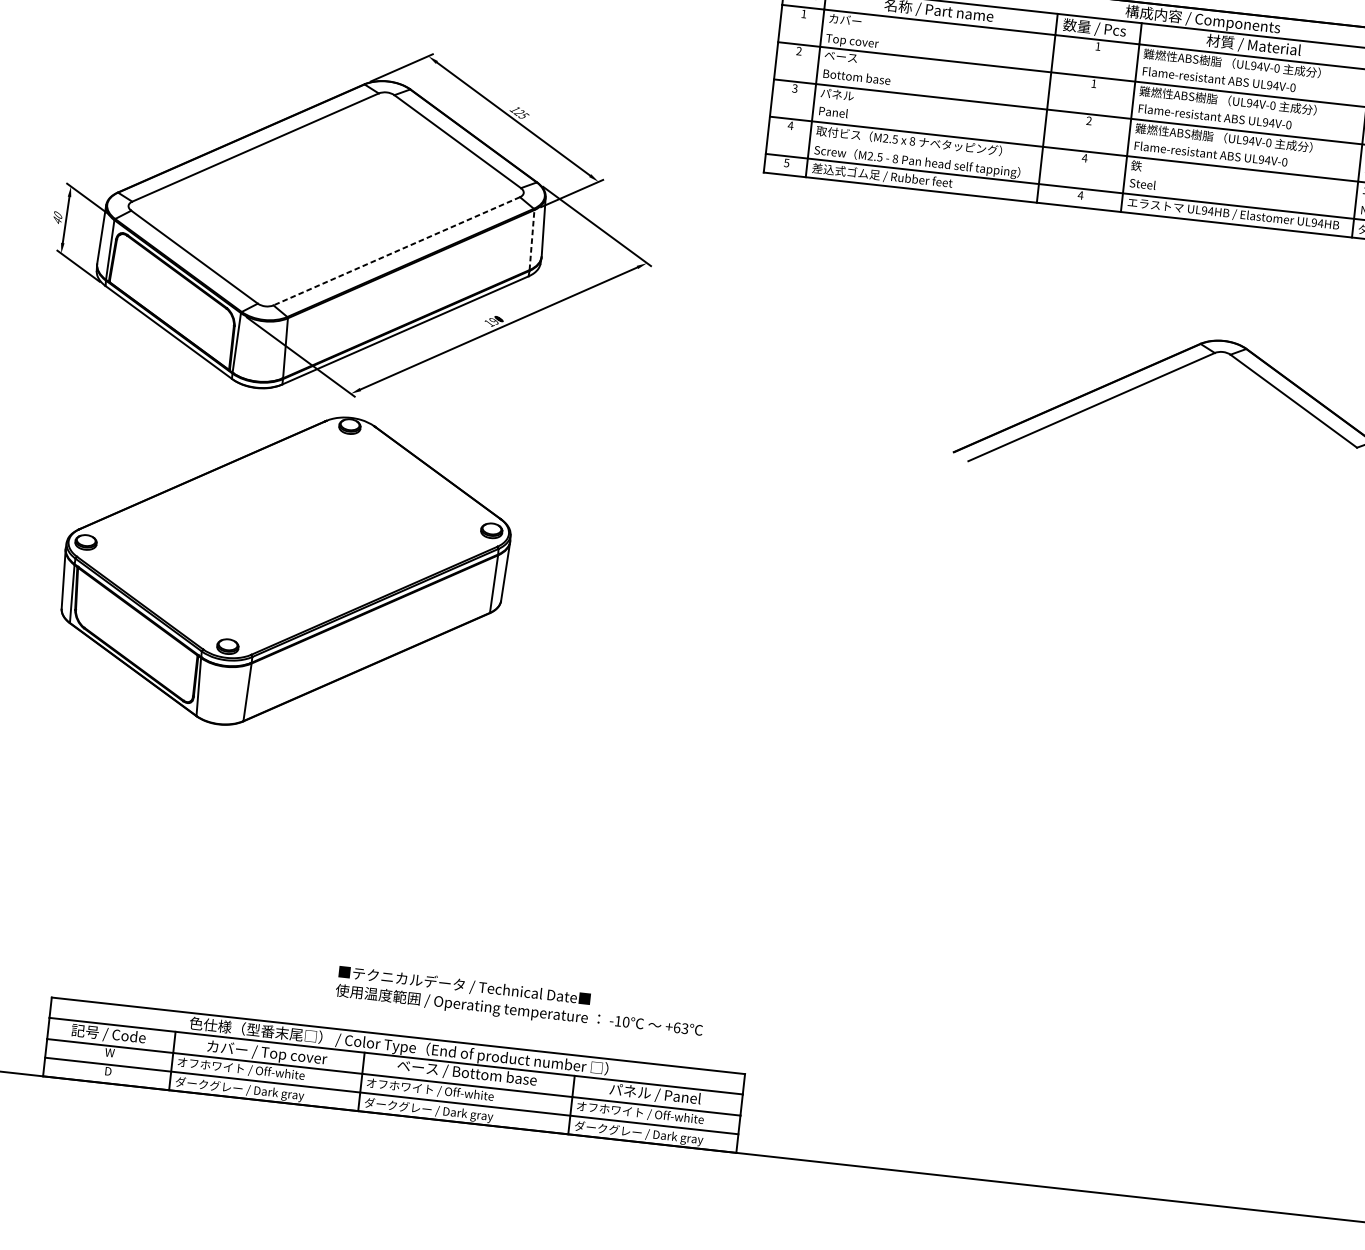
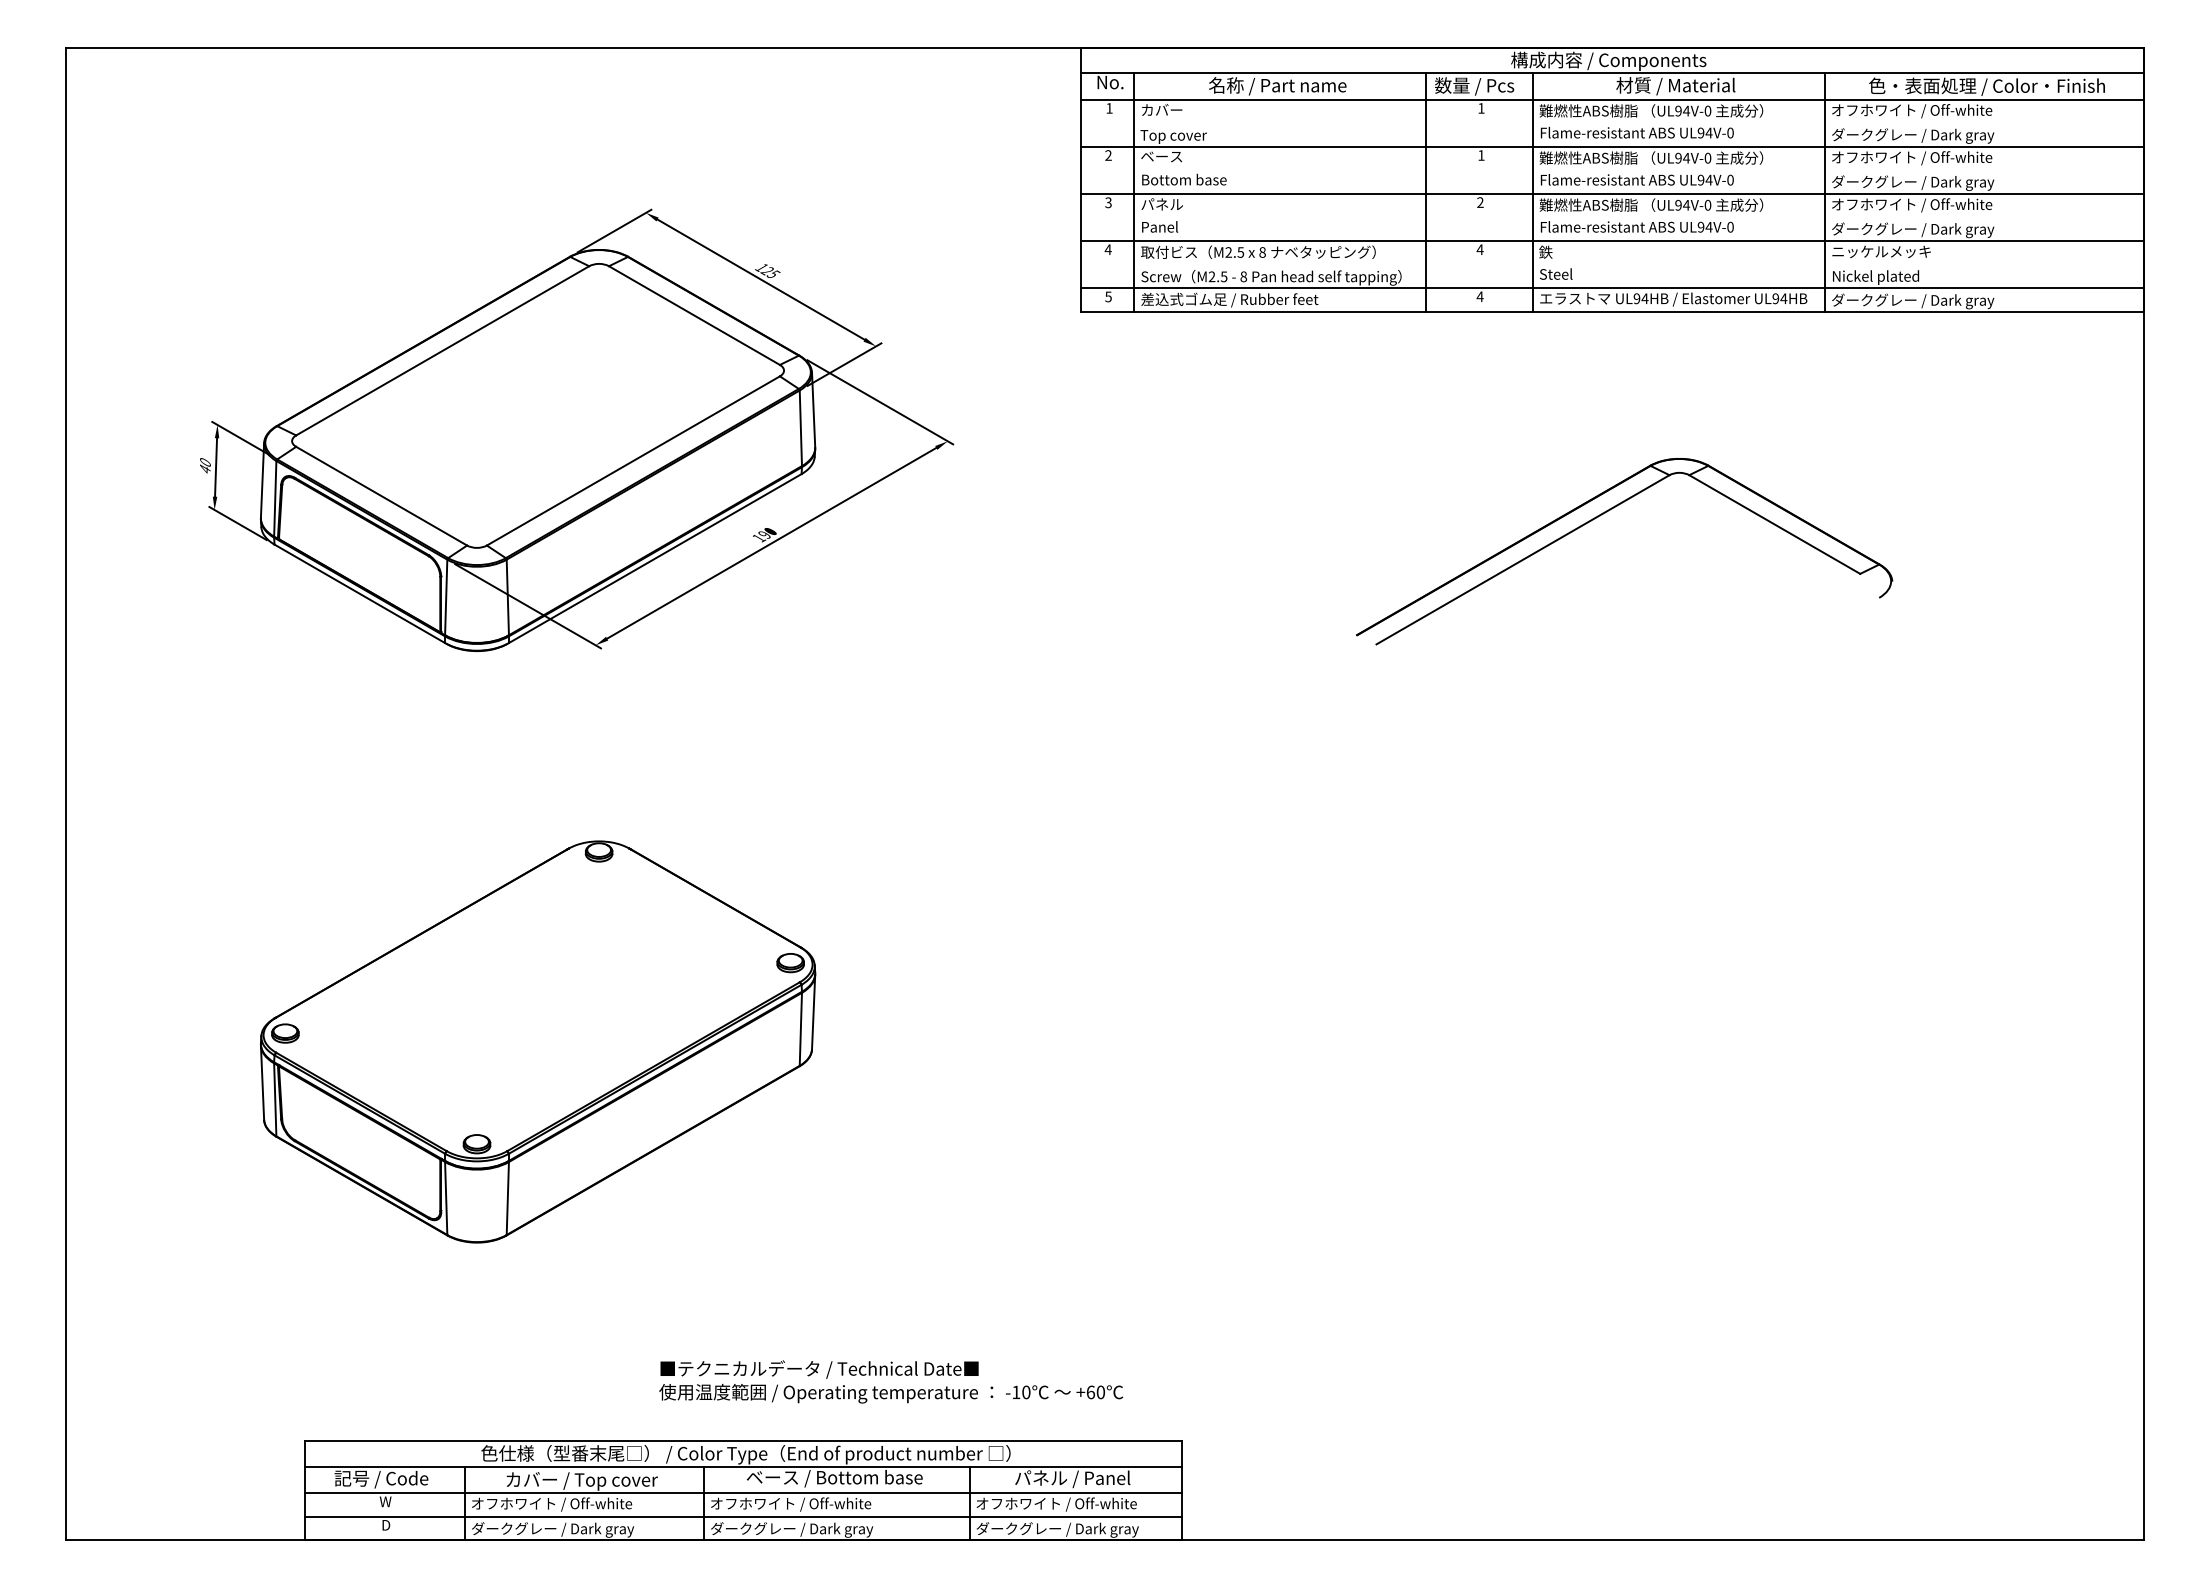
line: (531, 240) -> (800, 428), dashed -> solid
line: (395, 251) -> (632, 461), dashed -> solid
part: (285, 570) -> (538, 1041), moved
text: (684, 1028) -> (1100, 1392), +63 -> +60

